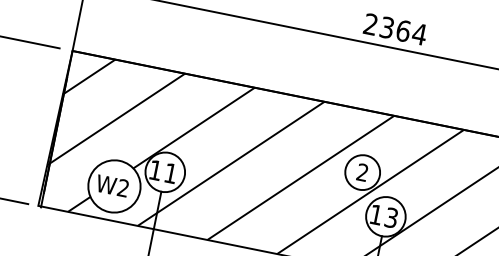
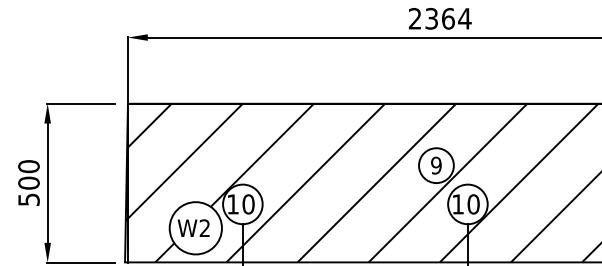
text: (362, 172) -> (436, 165), 2 -> 9
text: (170, 173) -> (248, 204), 11 -> 10
text: (391, 218) -> (473, 204), 13 -> 10

